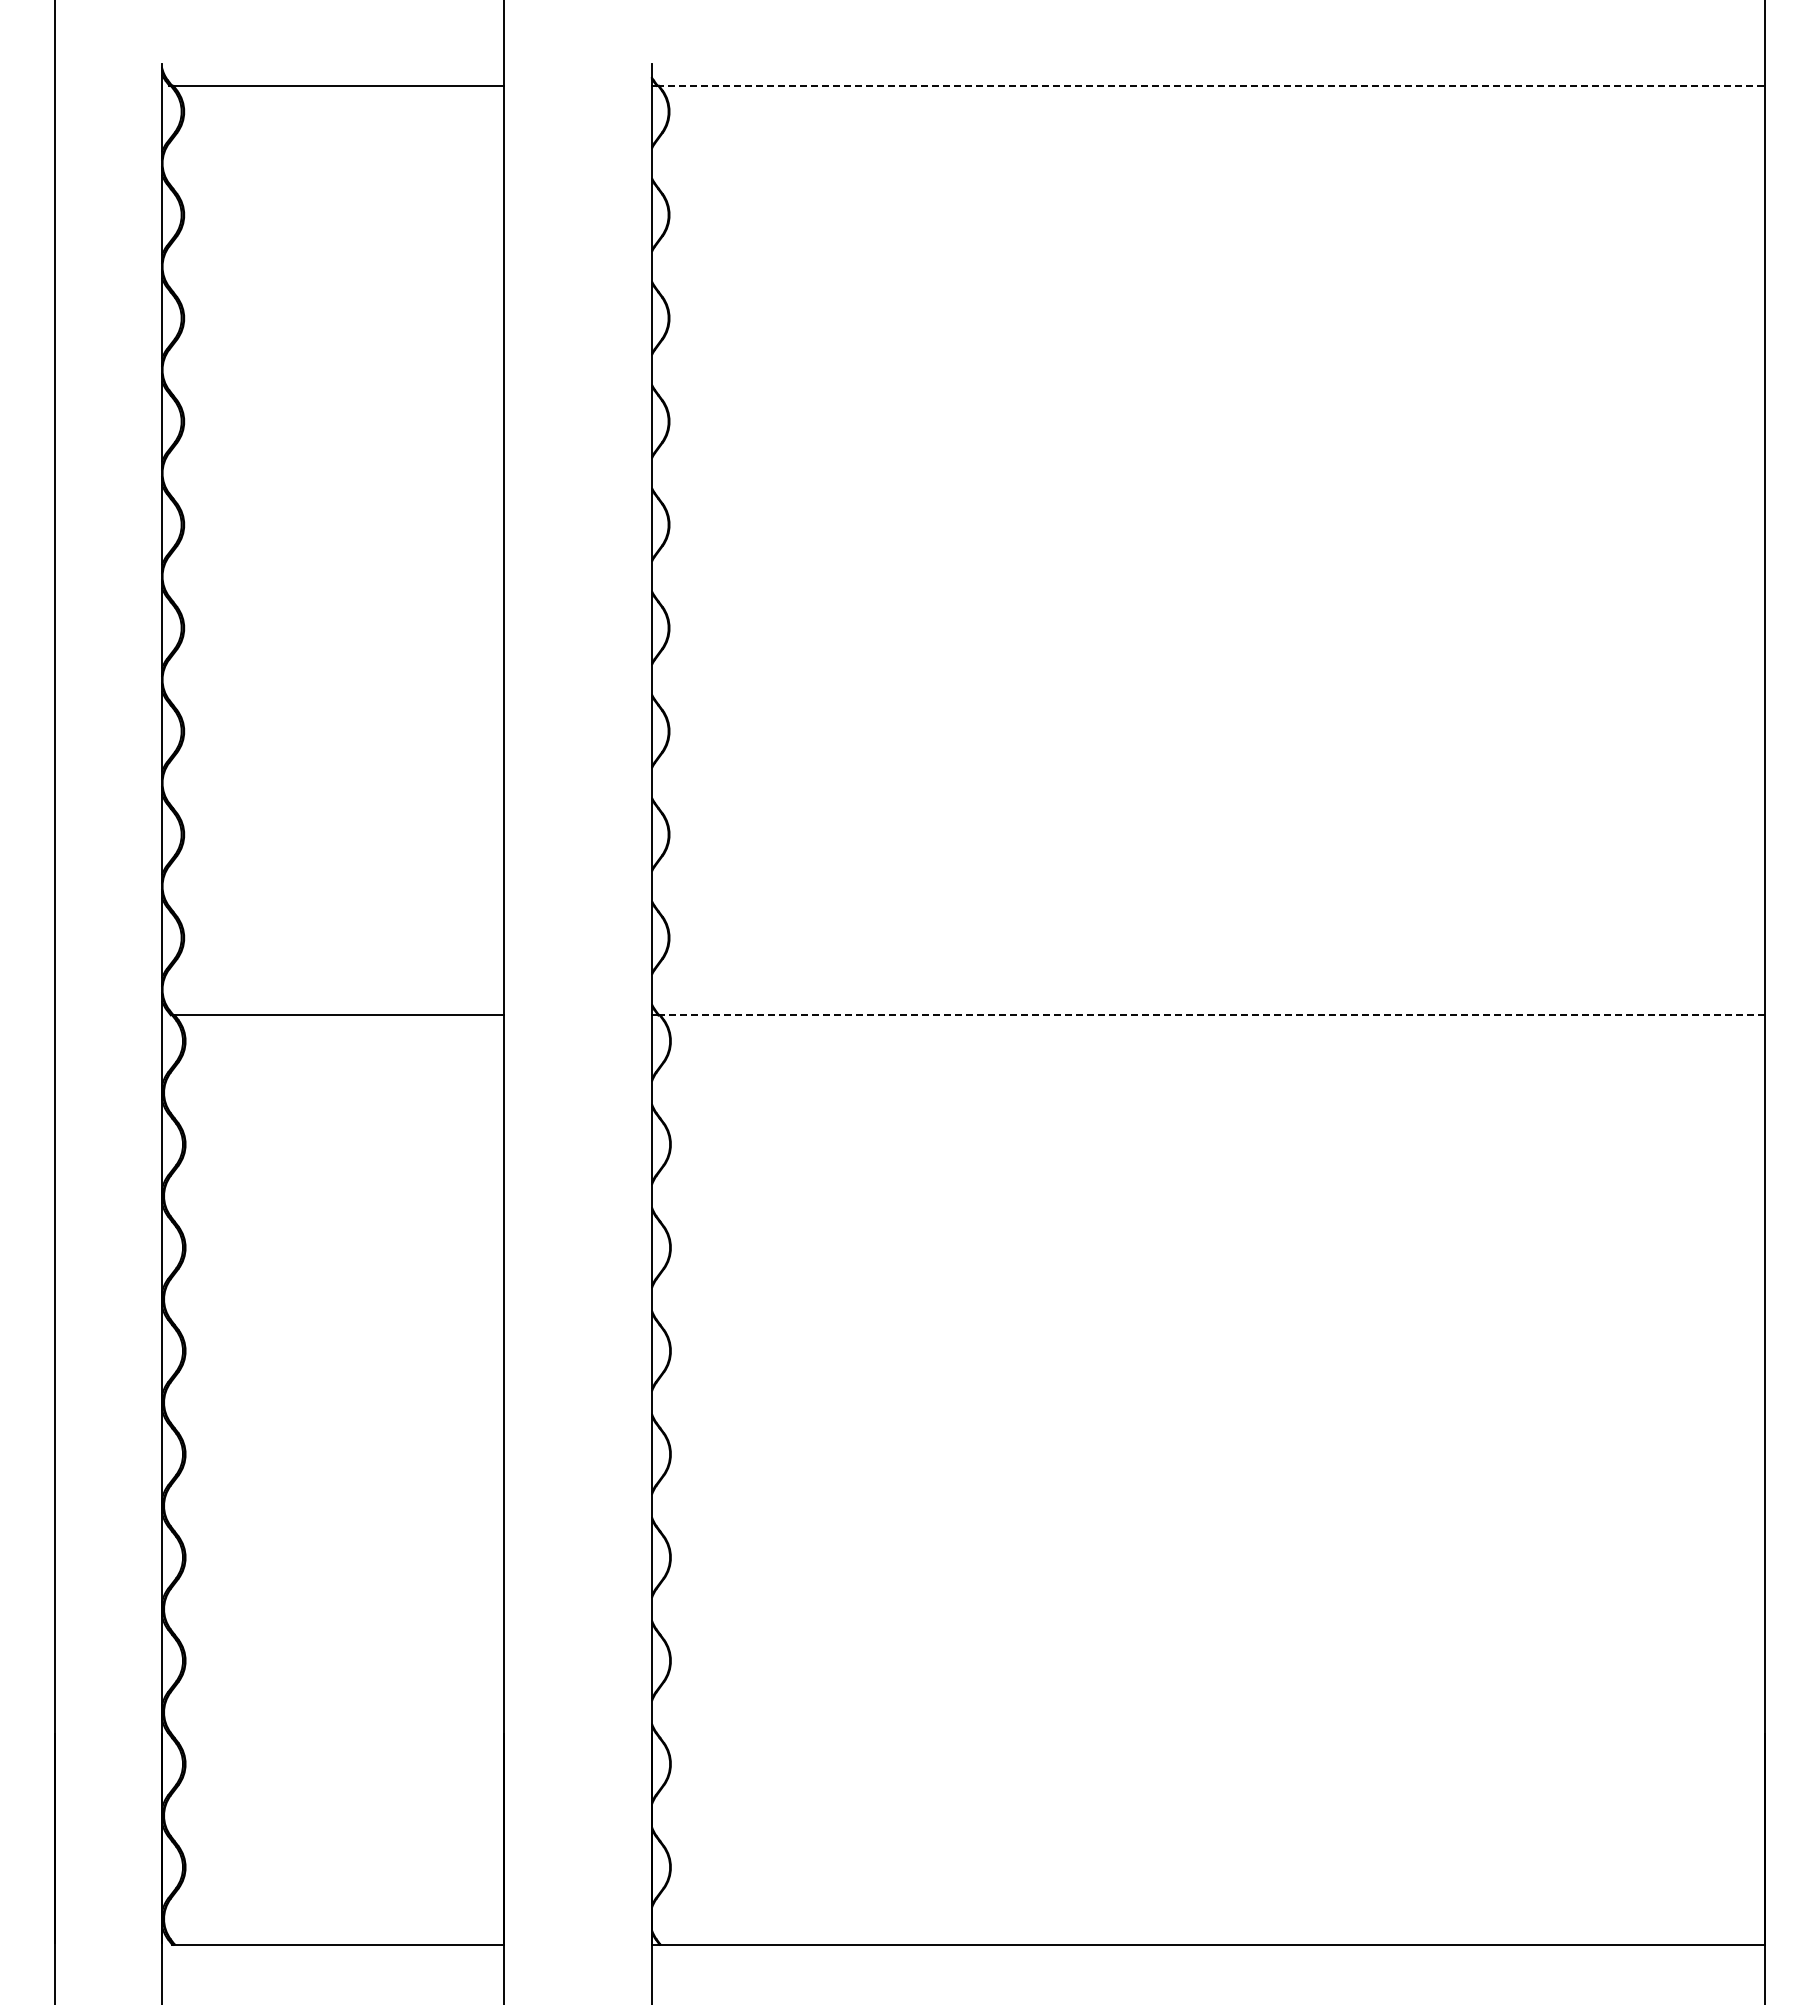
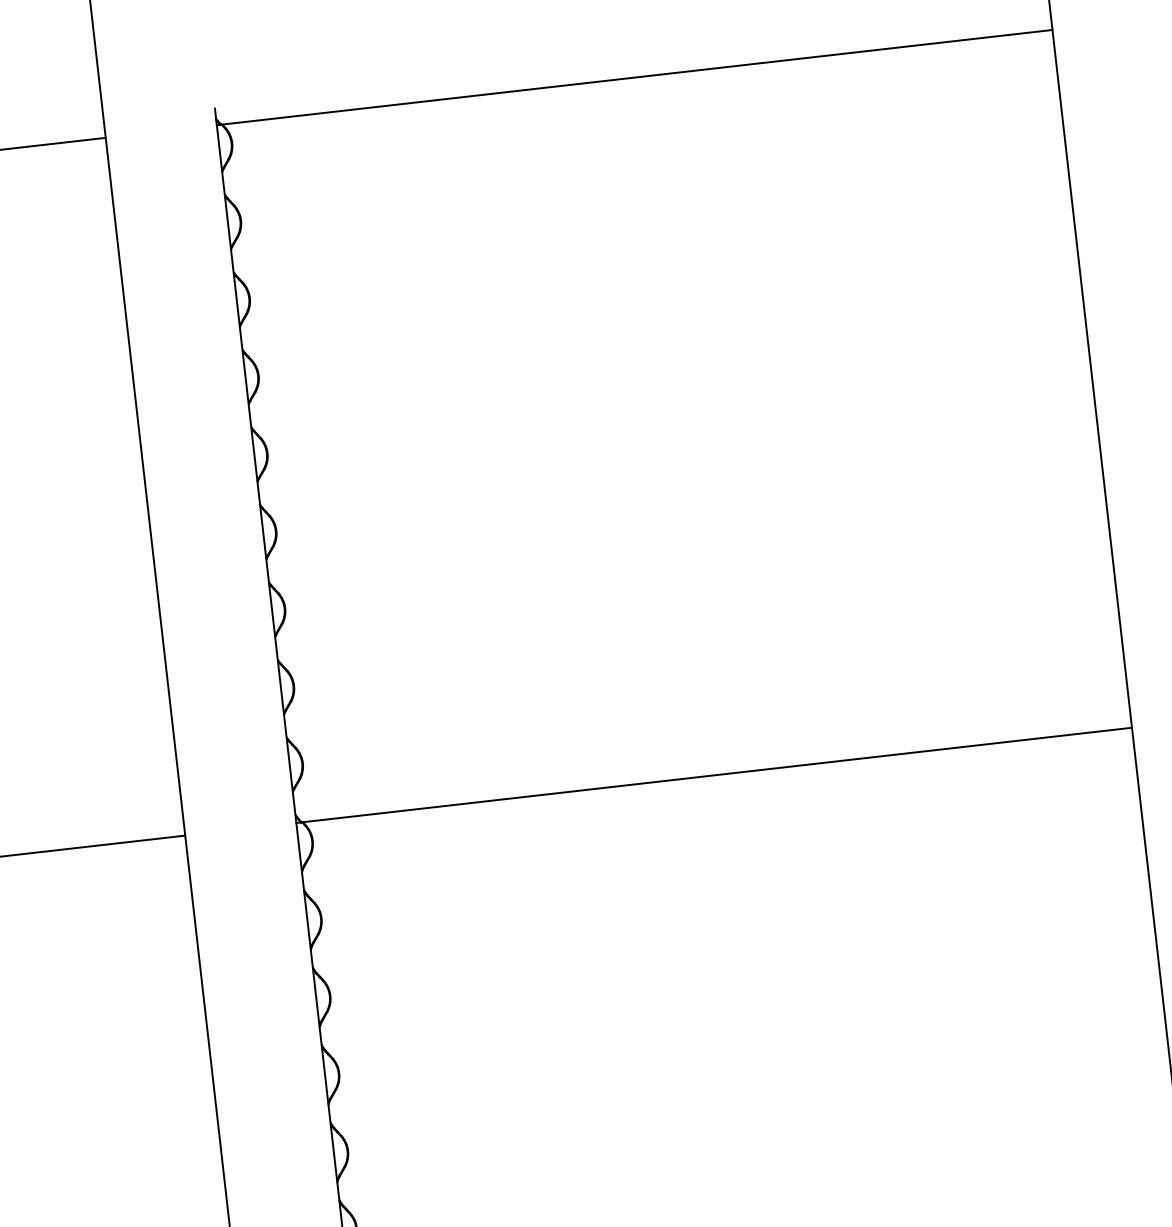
line: (1211, 85) -> (636, 77), dashed -> solid
line: (1212, 1015) -> (717, 775), dashed -> solid

